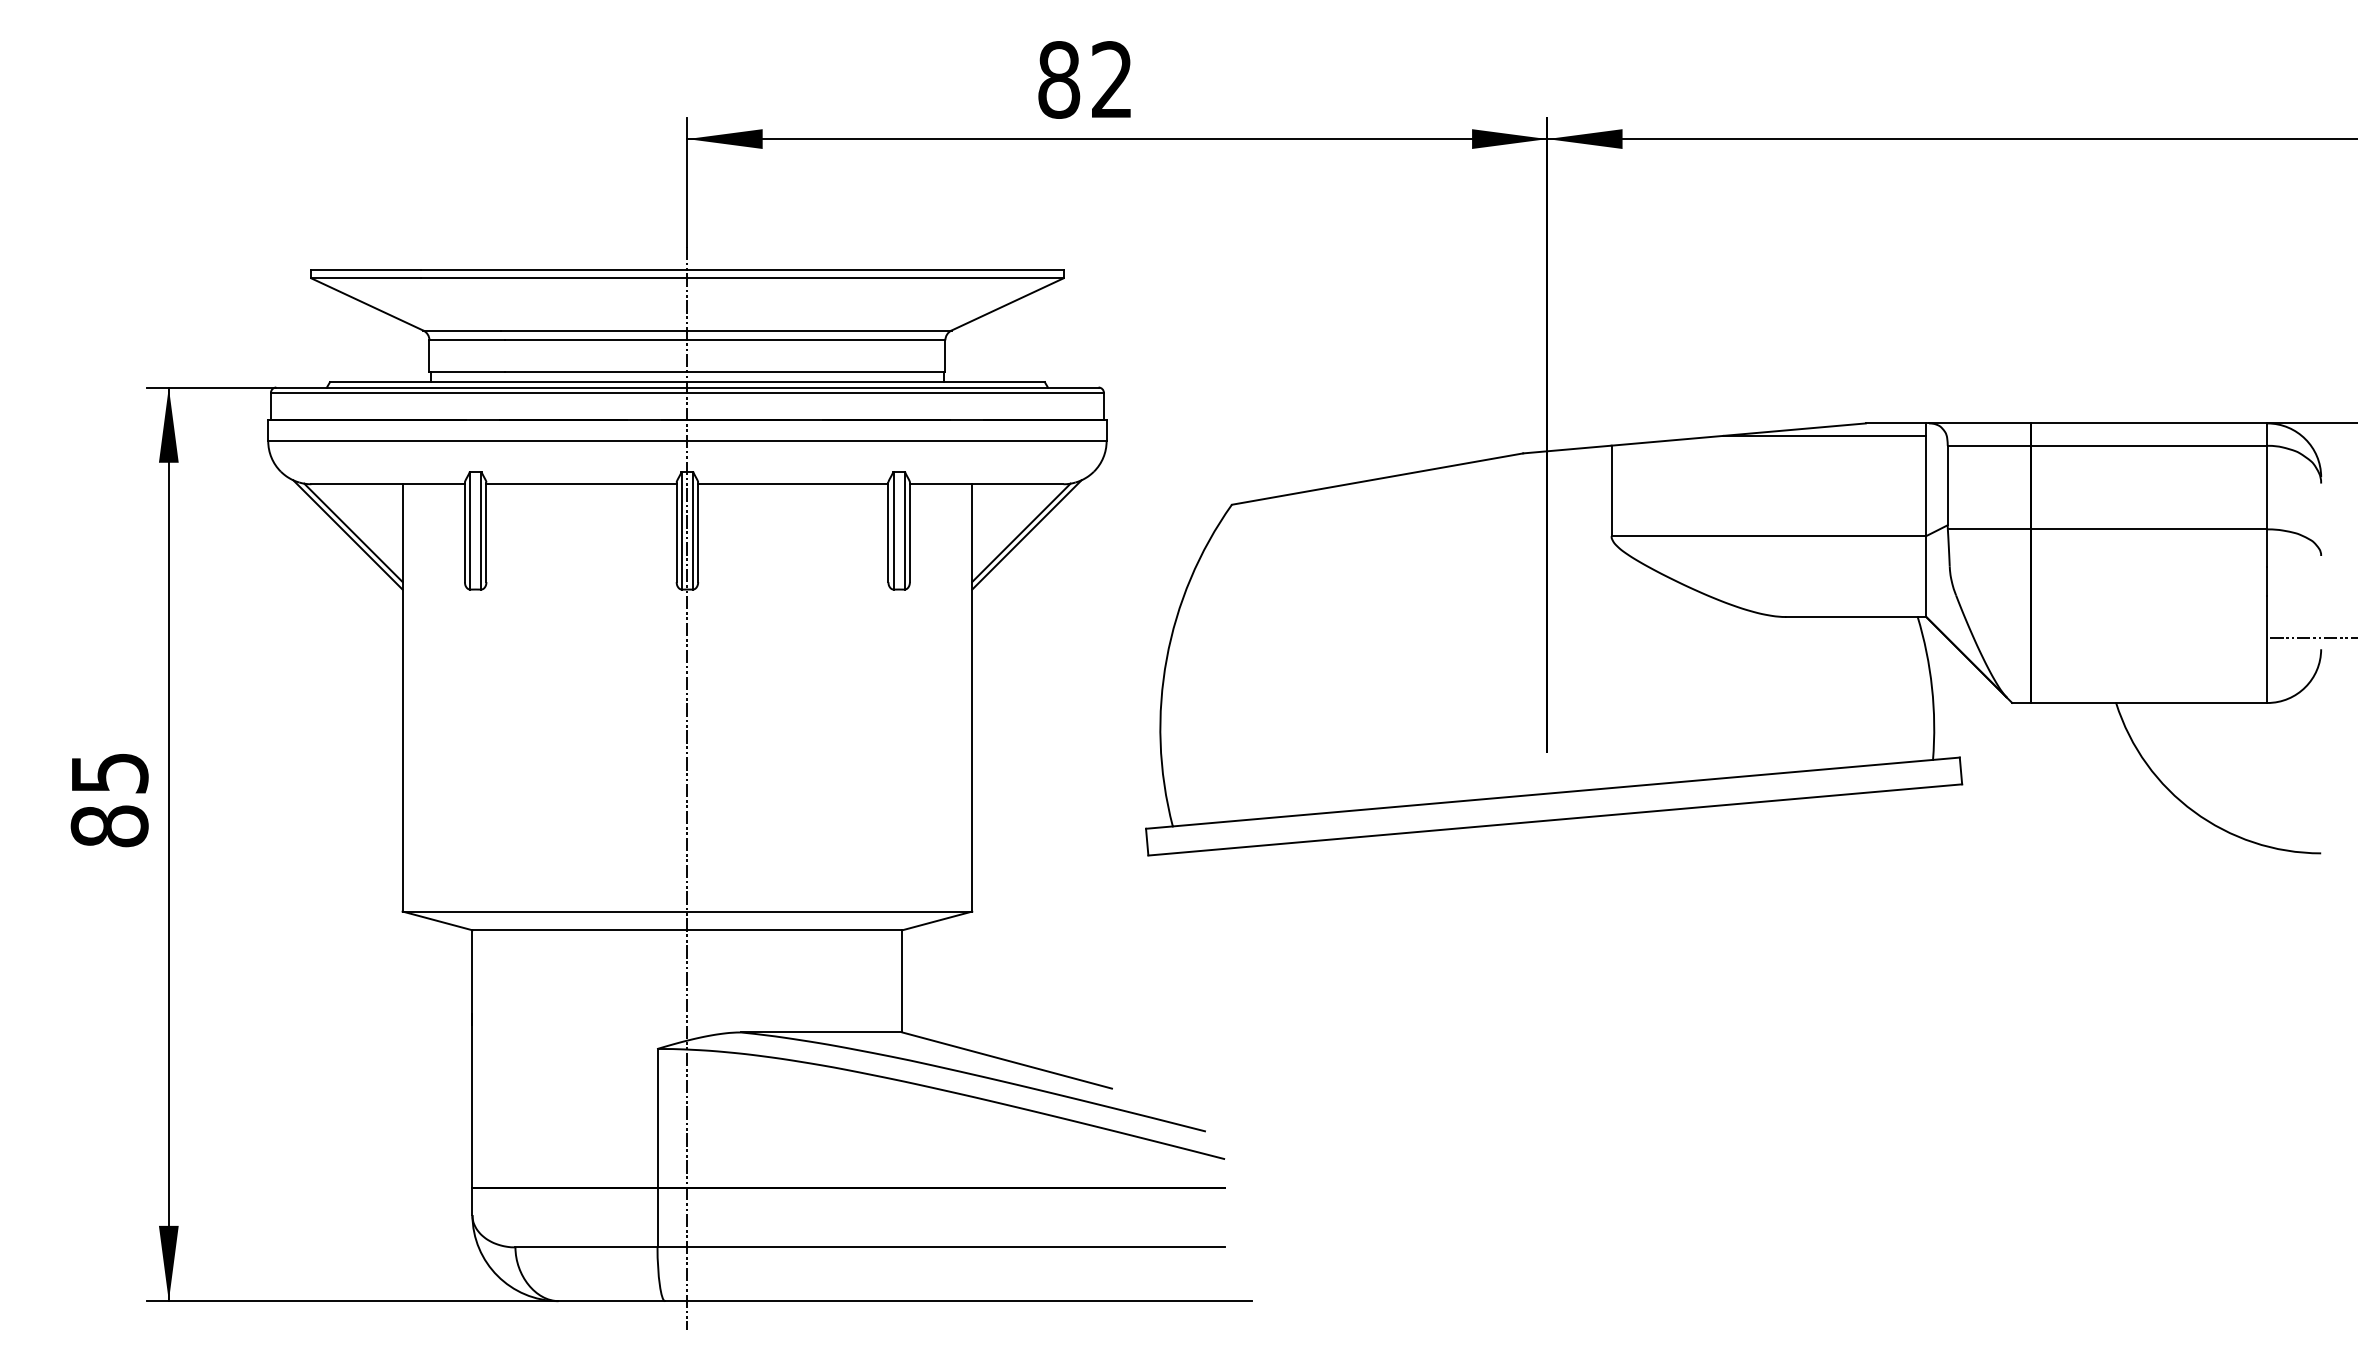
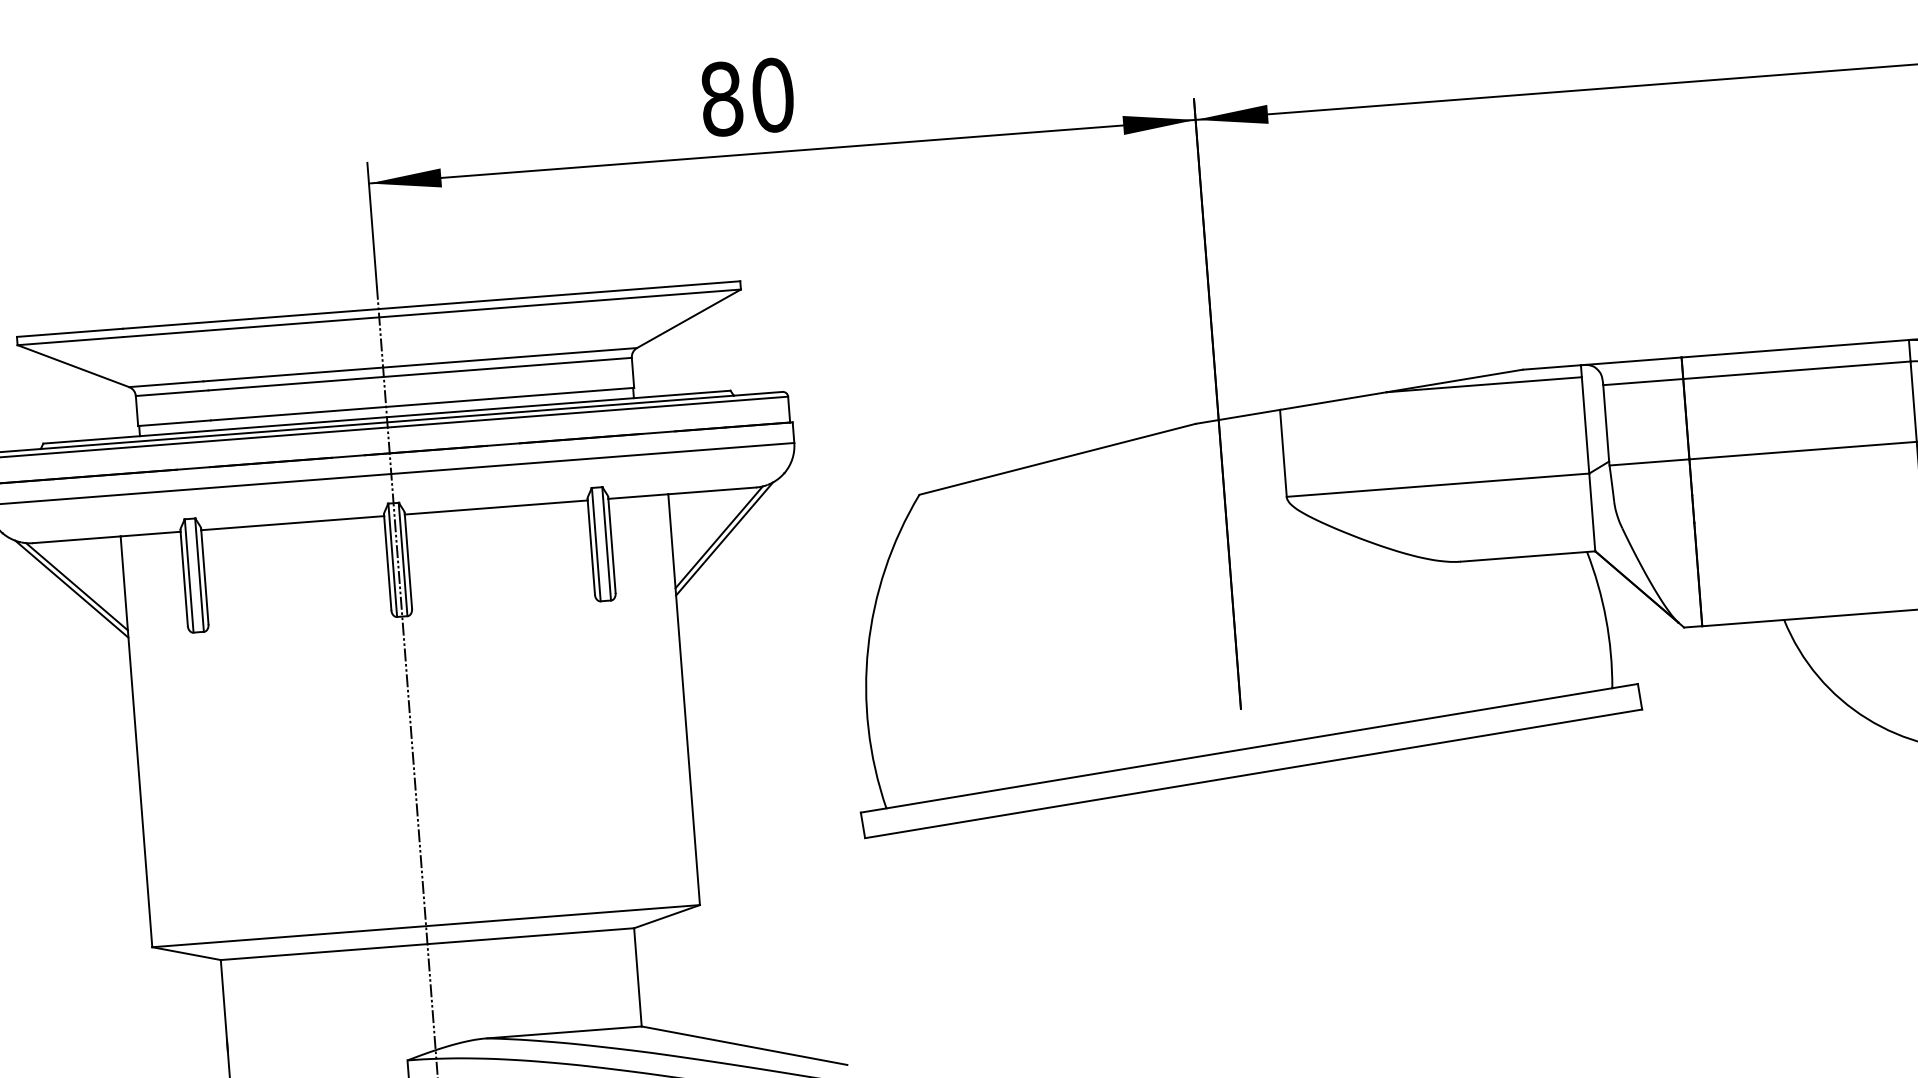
text: (1112, 79) -> (773, 94), 82 -> 80

